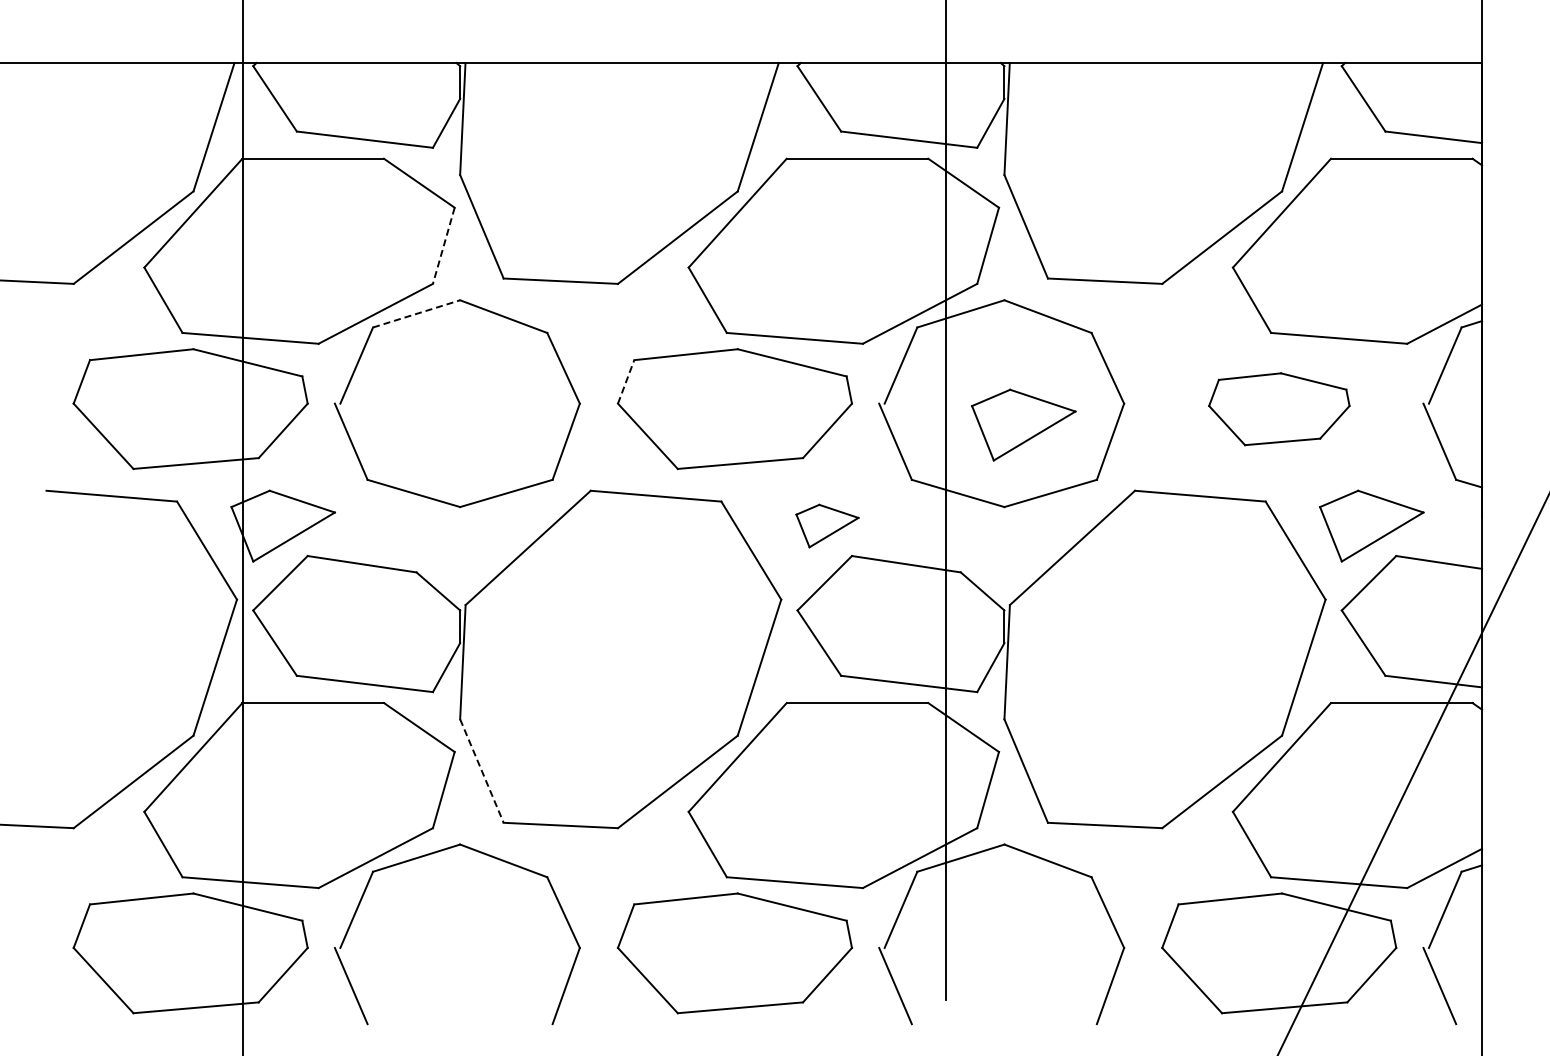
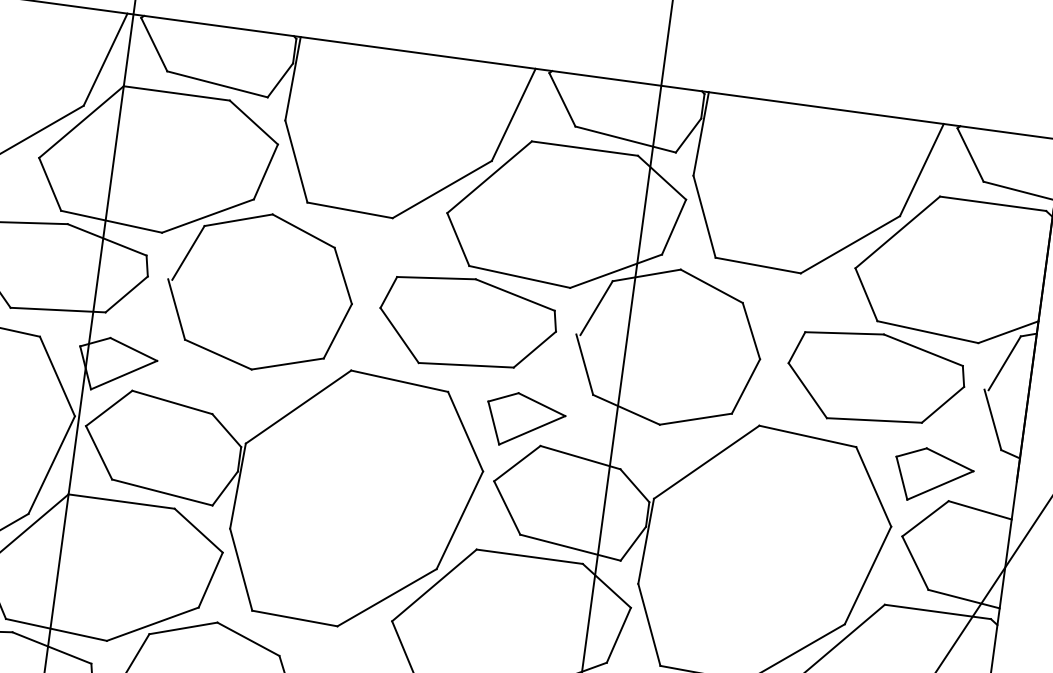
line: (443, 245) -> (265, 171), dashed -> solid
line: (416, 313) -> (238, 219), dashed -> solid
line: (626, 381) -> (389, 292), dashed -> solid
part: (1279, 409) -> (875, 379), size x1.67
part: (1023, 424) -> (682, 364), removed
part: (827, 525) -> (525, 420), size x1.67
line: (482, 771) -> (241, 570), dashed -> solid

